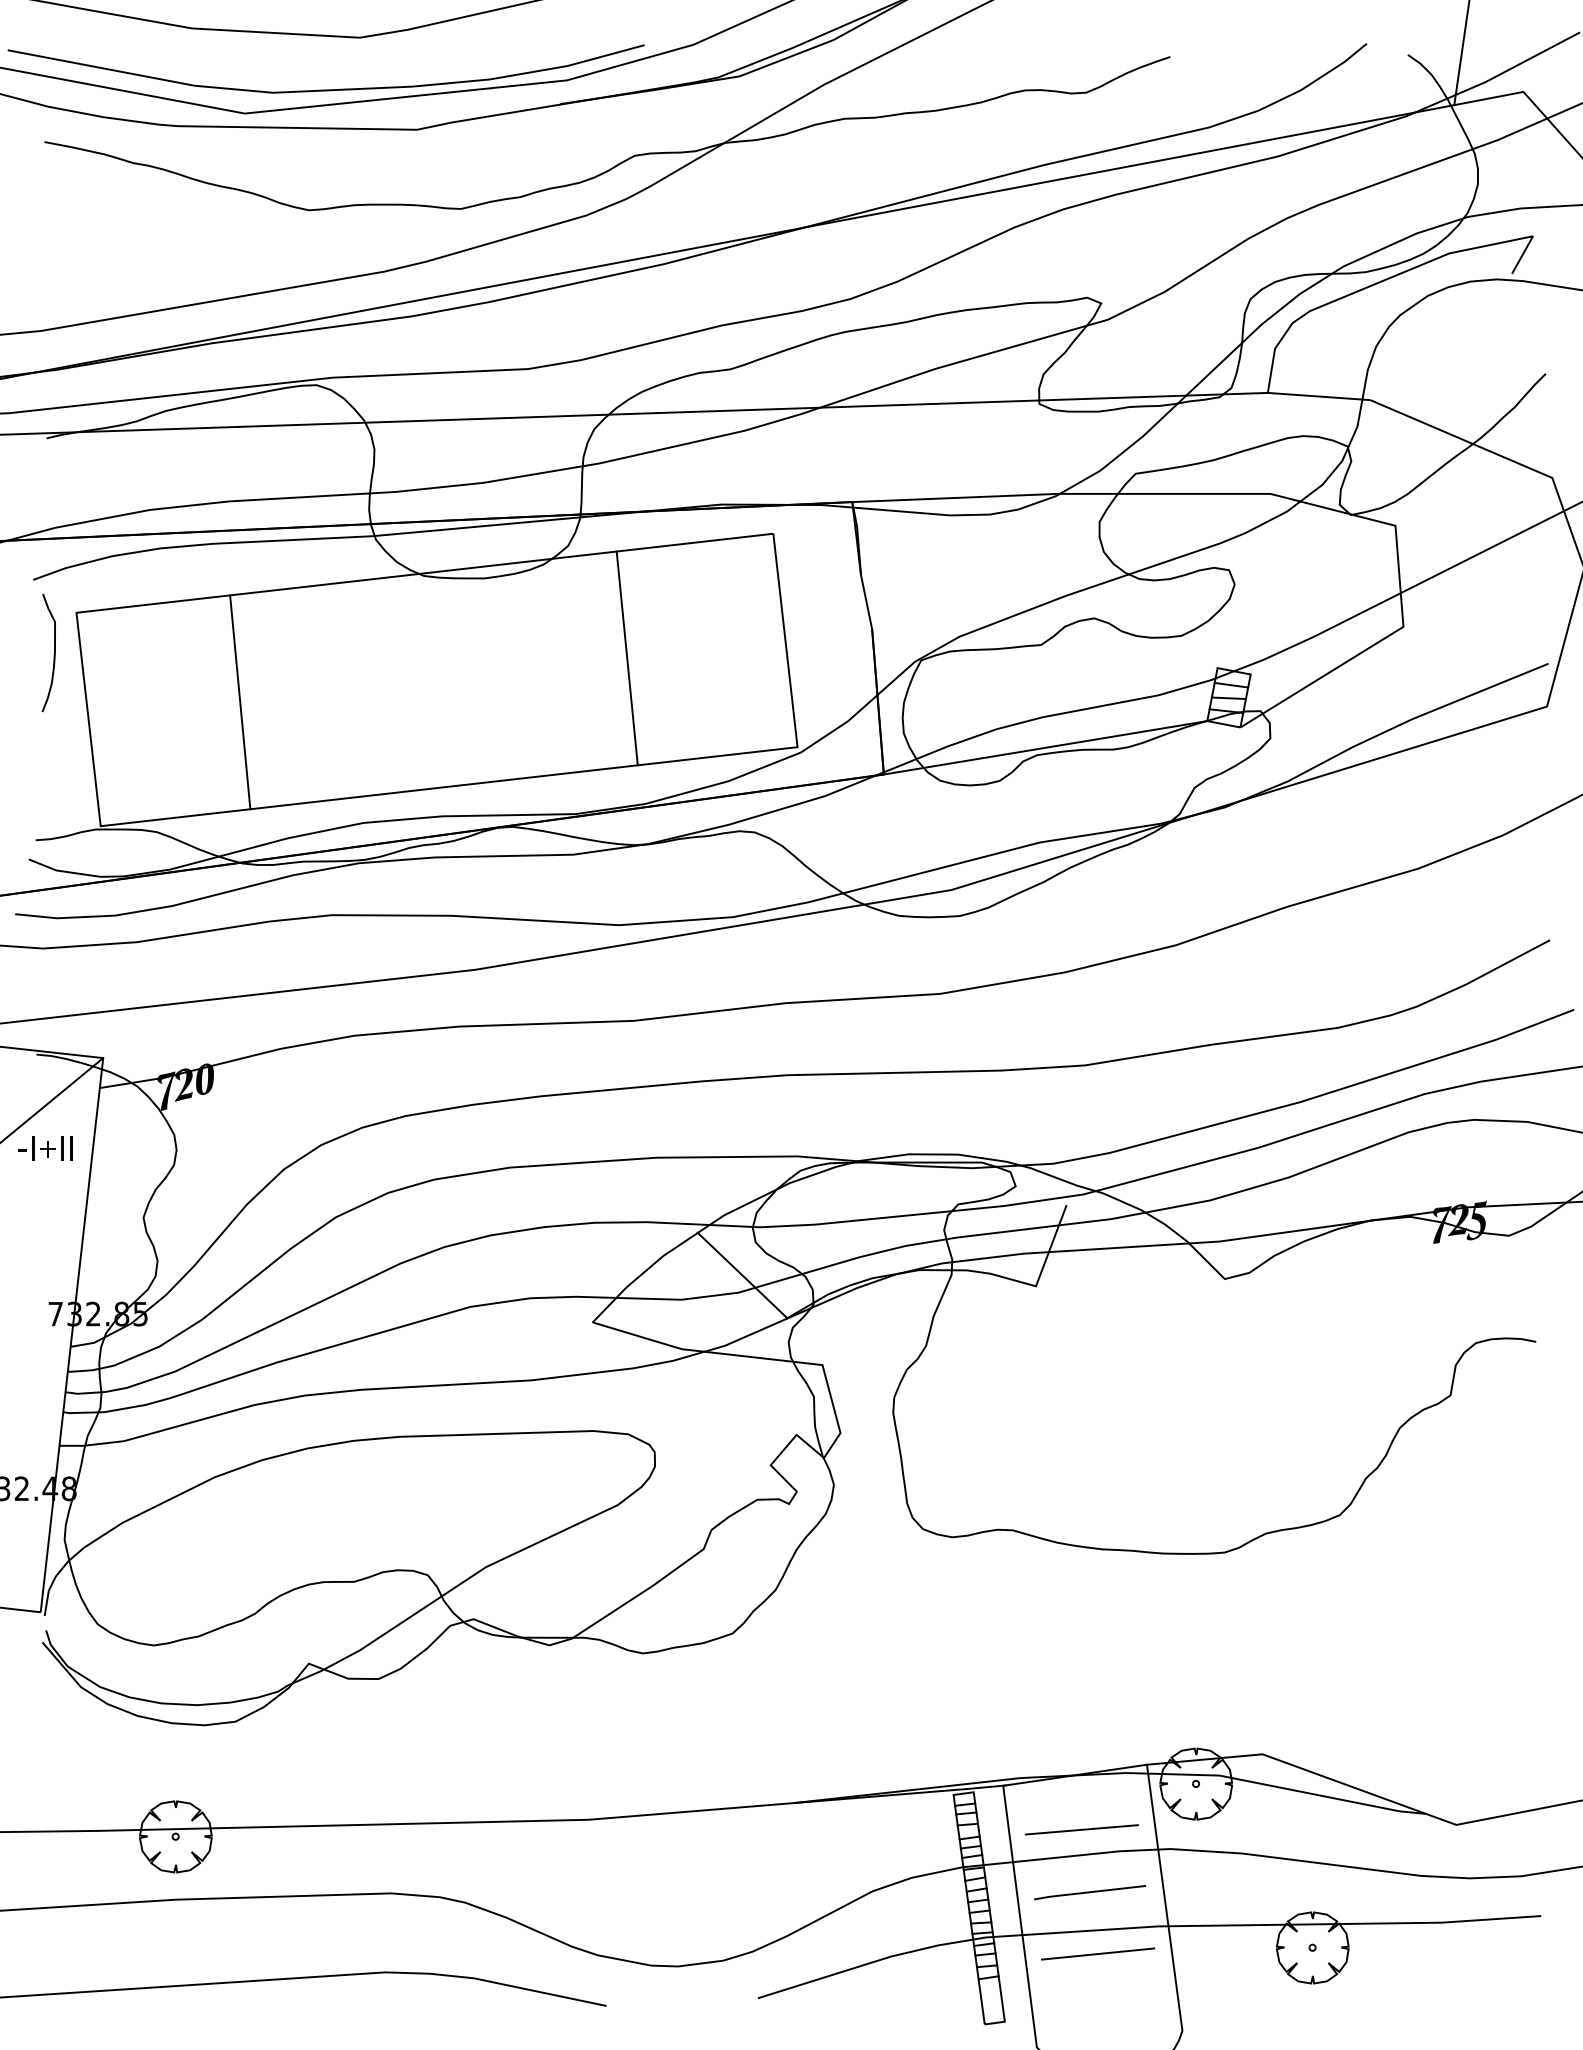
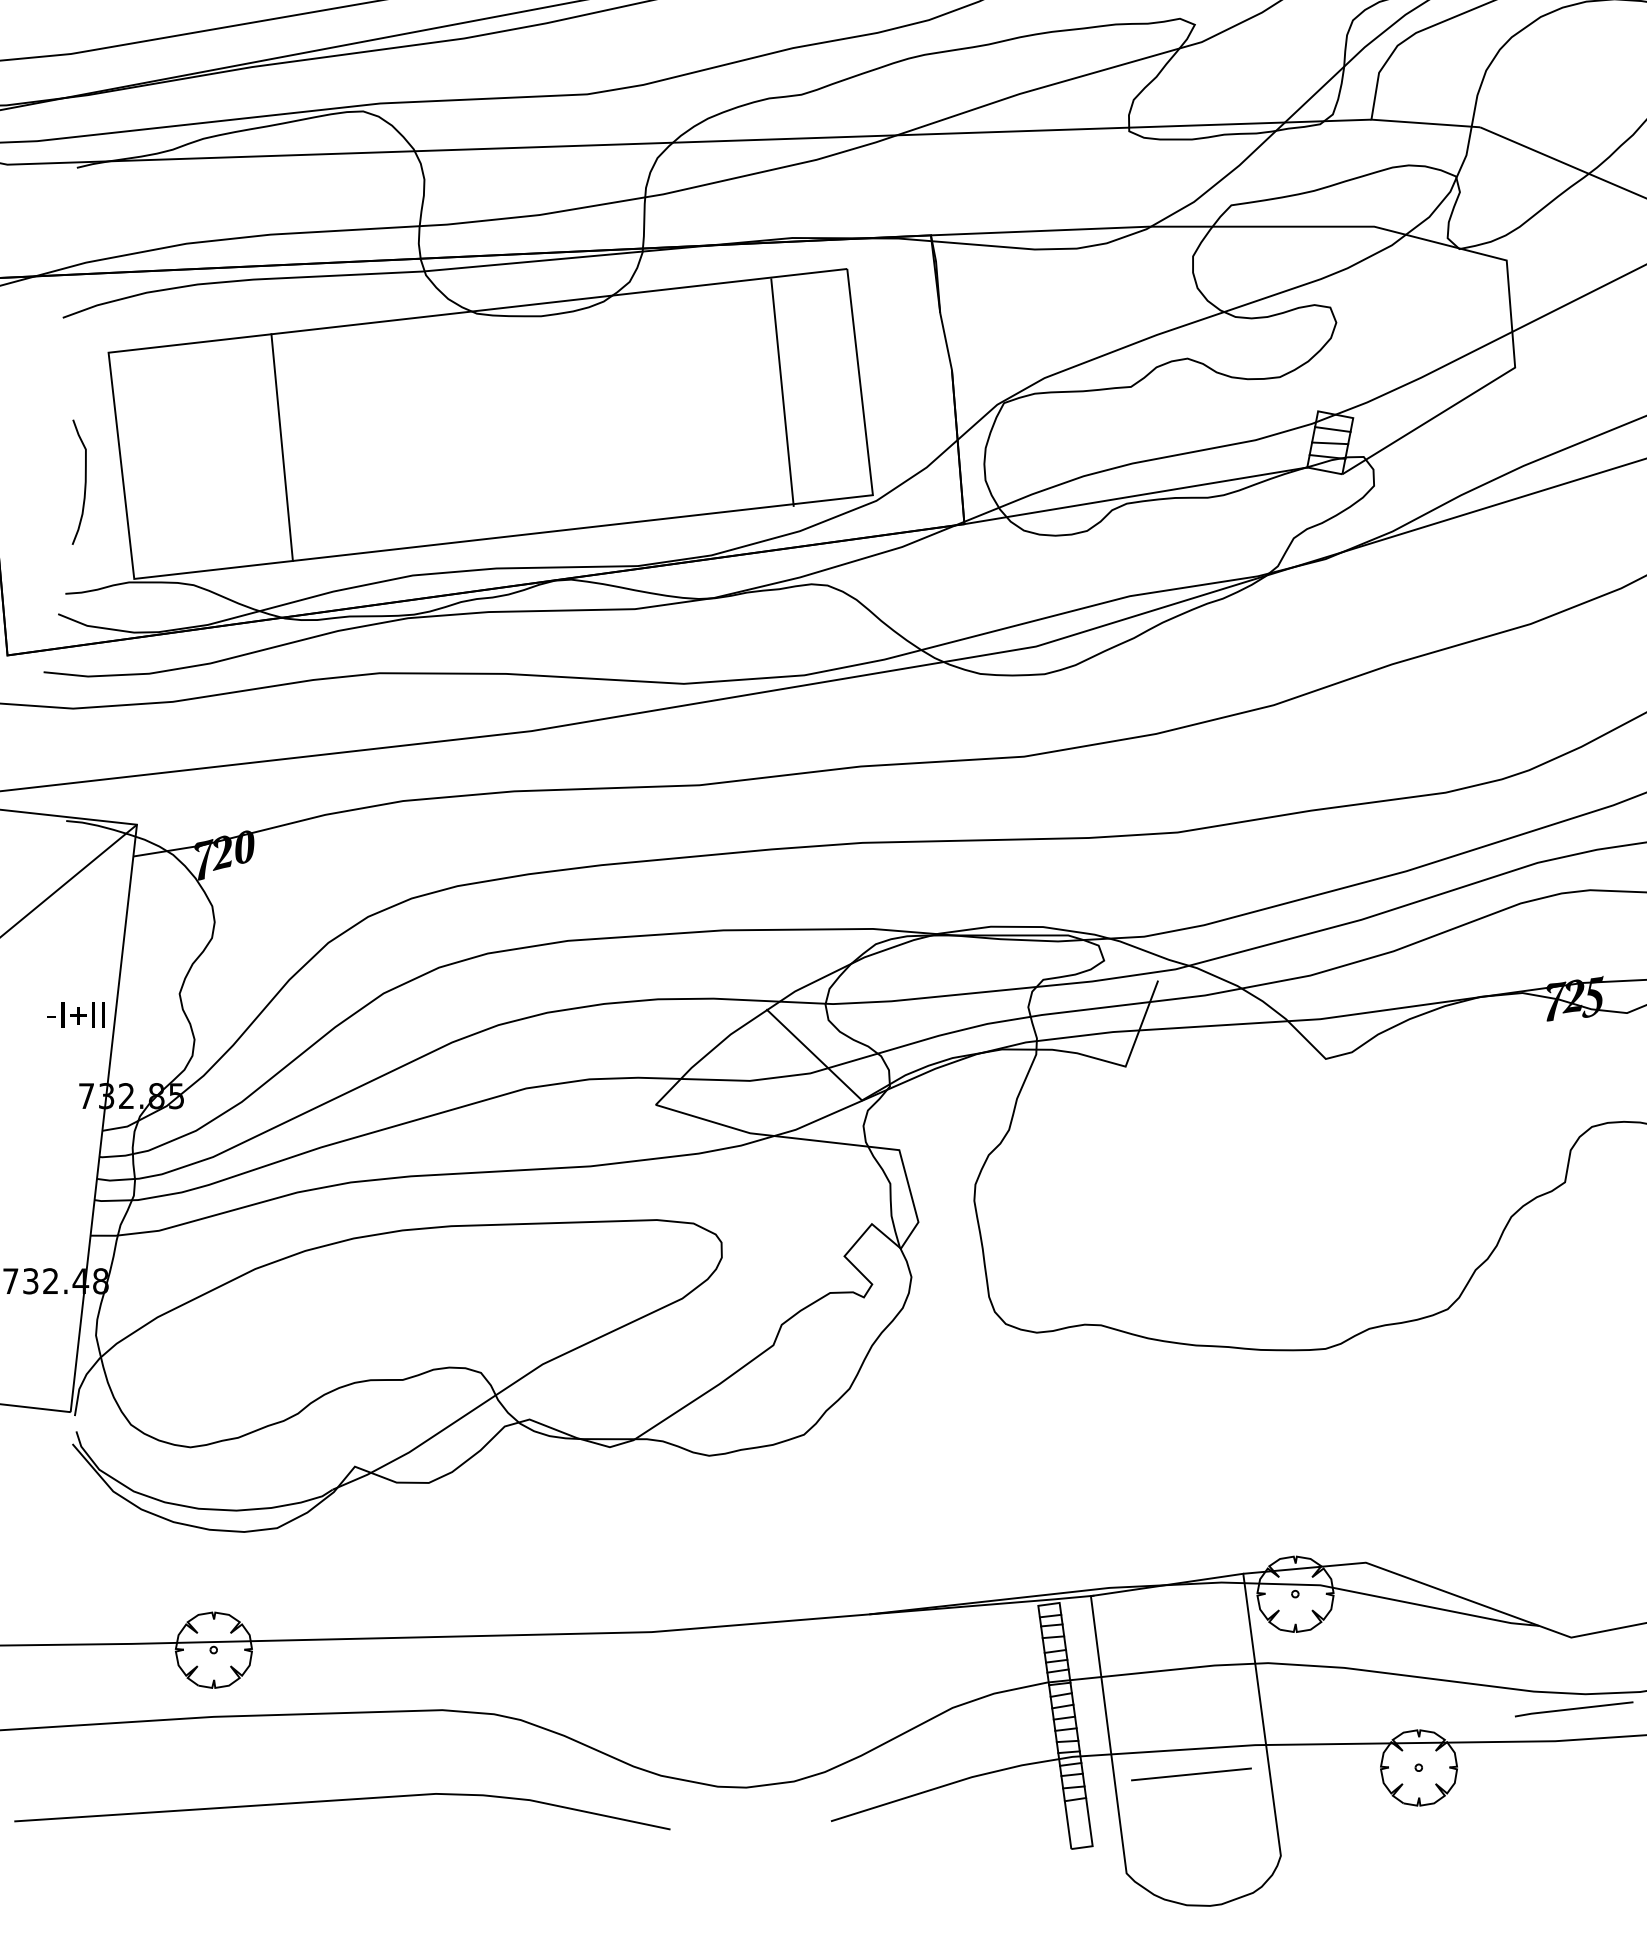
curve: (53, 654) -> (84, 483), moved
line: (626, 658) -> (781, 392), moved
text: (45, 1148) -> (75, 1014), moved
line: (1081, 1829) -> (1173, 1642), removed
line: (1089, 1892) -> (1573, 1709), moved

